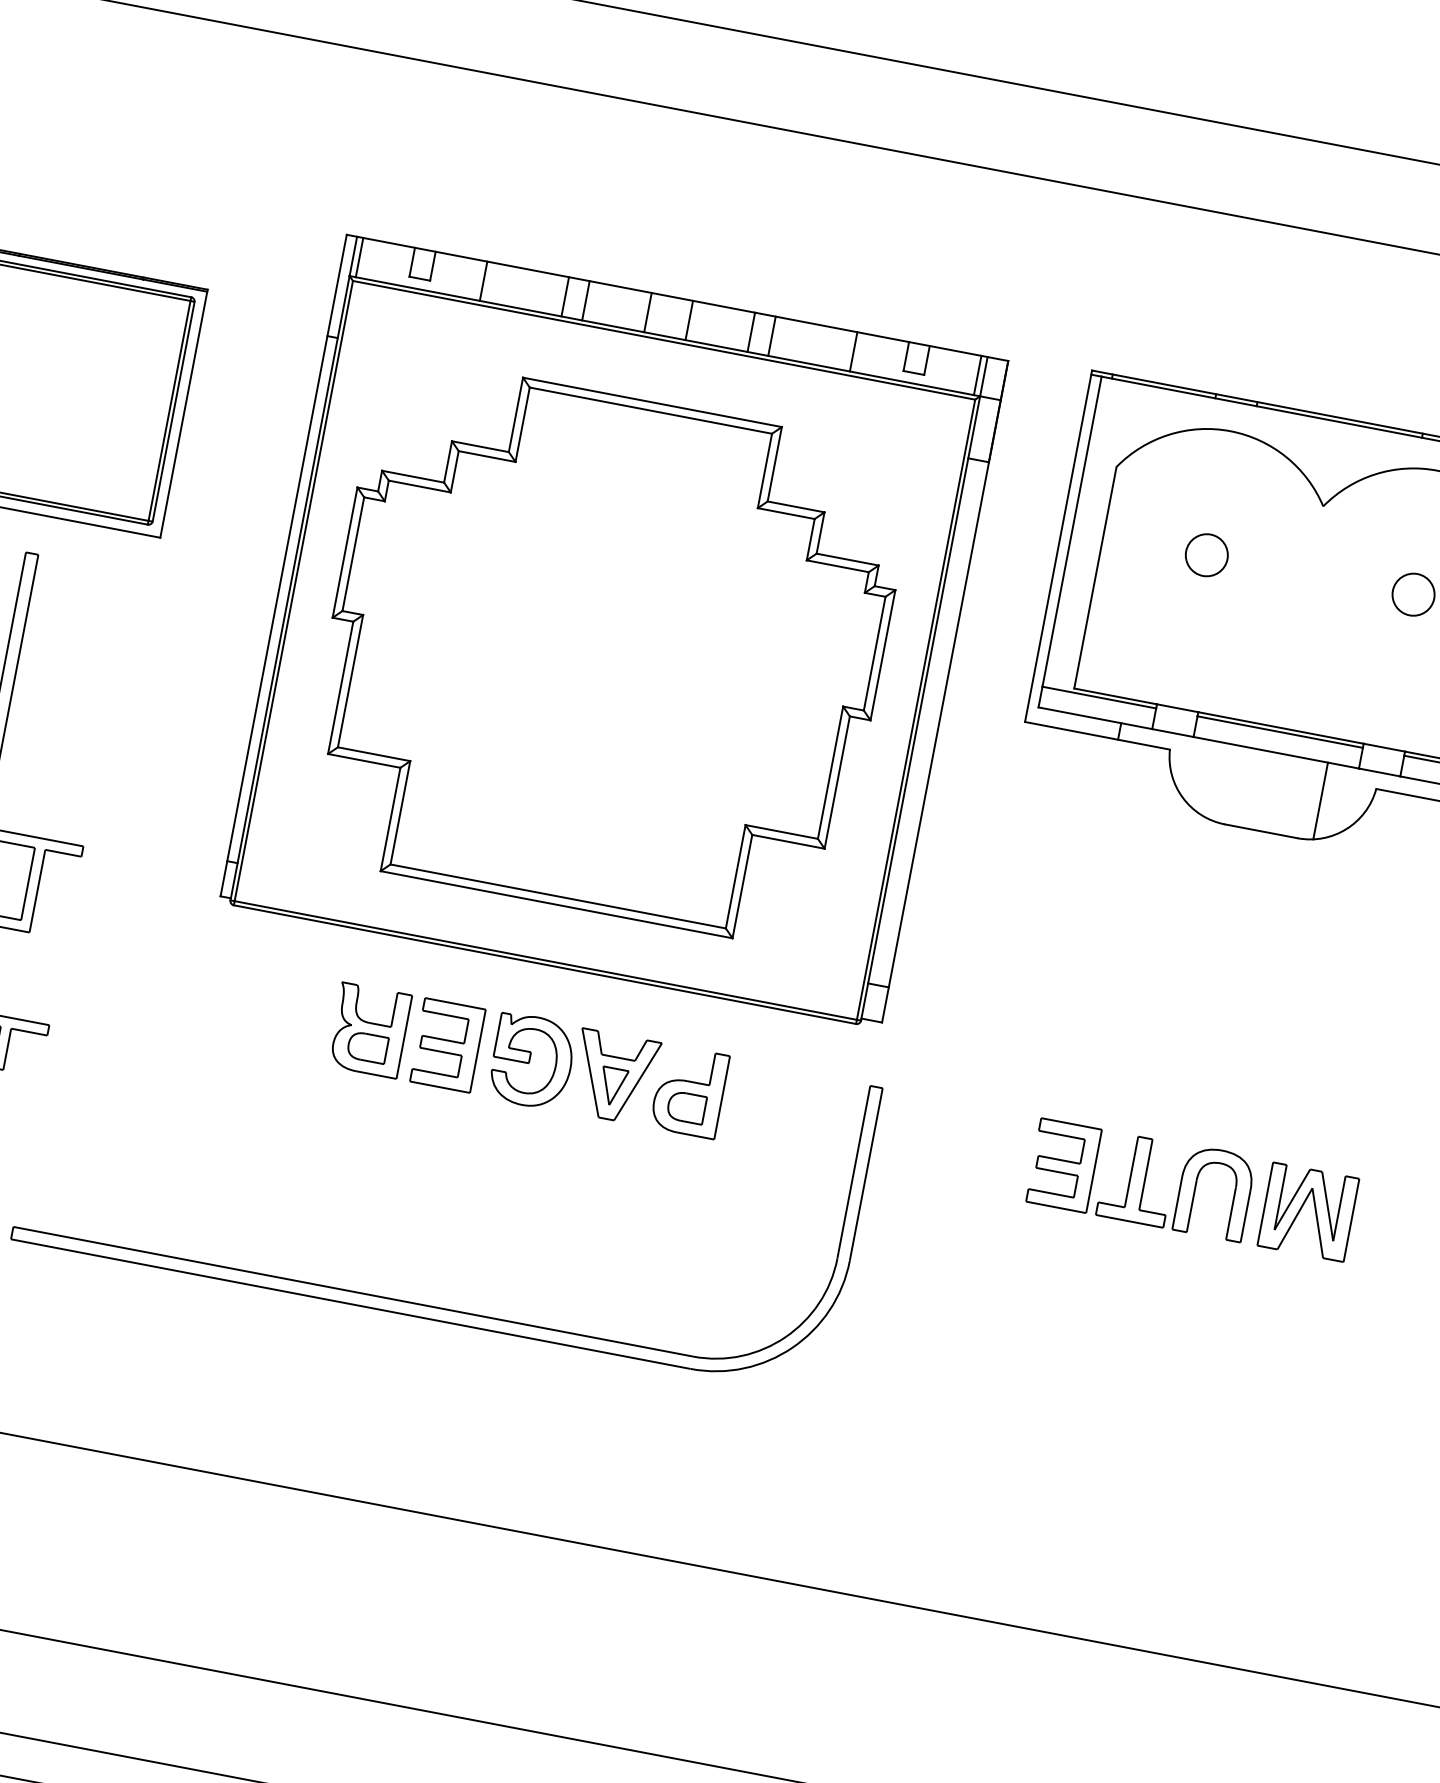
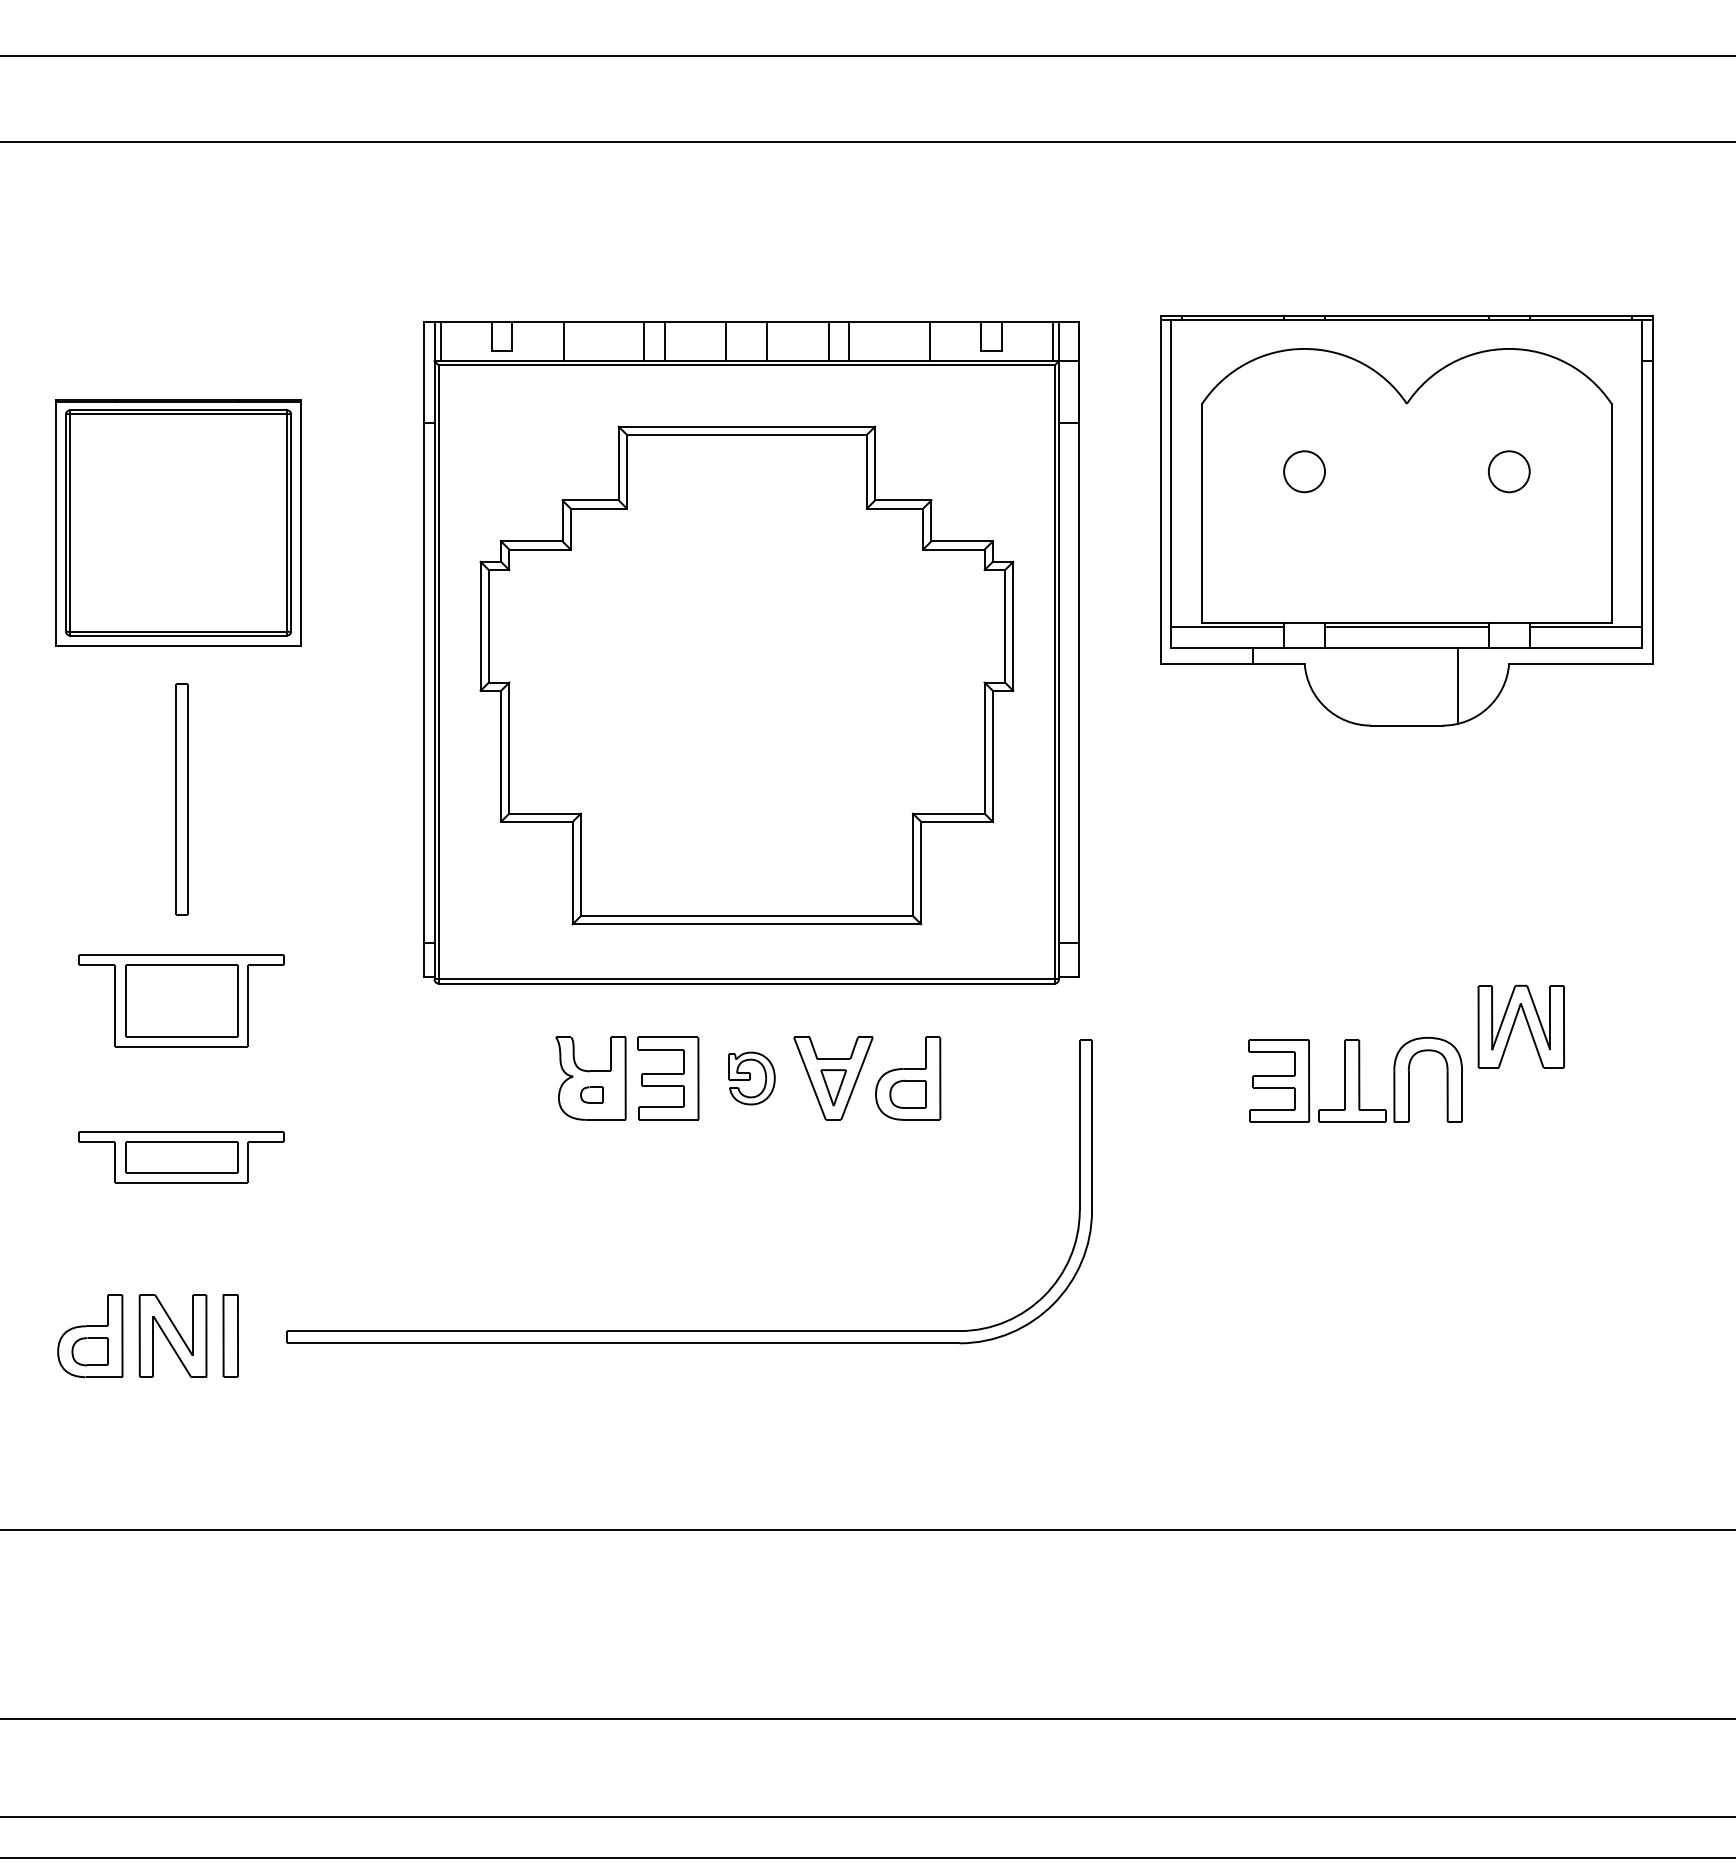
part: (366, 1046) -> (591, 1094), size x0.6
part: (531, 1061) -> (751, 1078), size x0.6
part: (1301, 1209) -> (1514, 1025), moved

